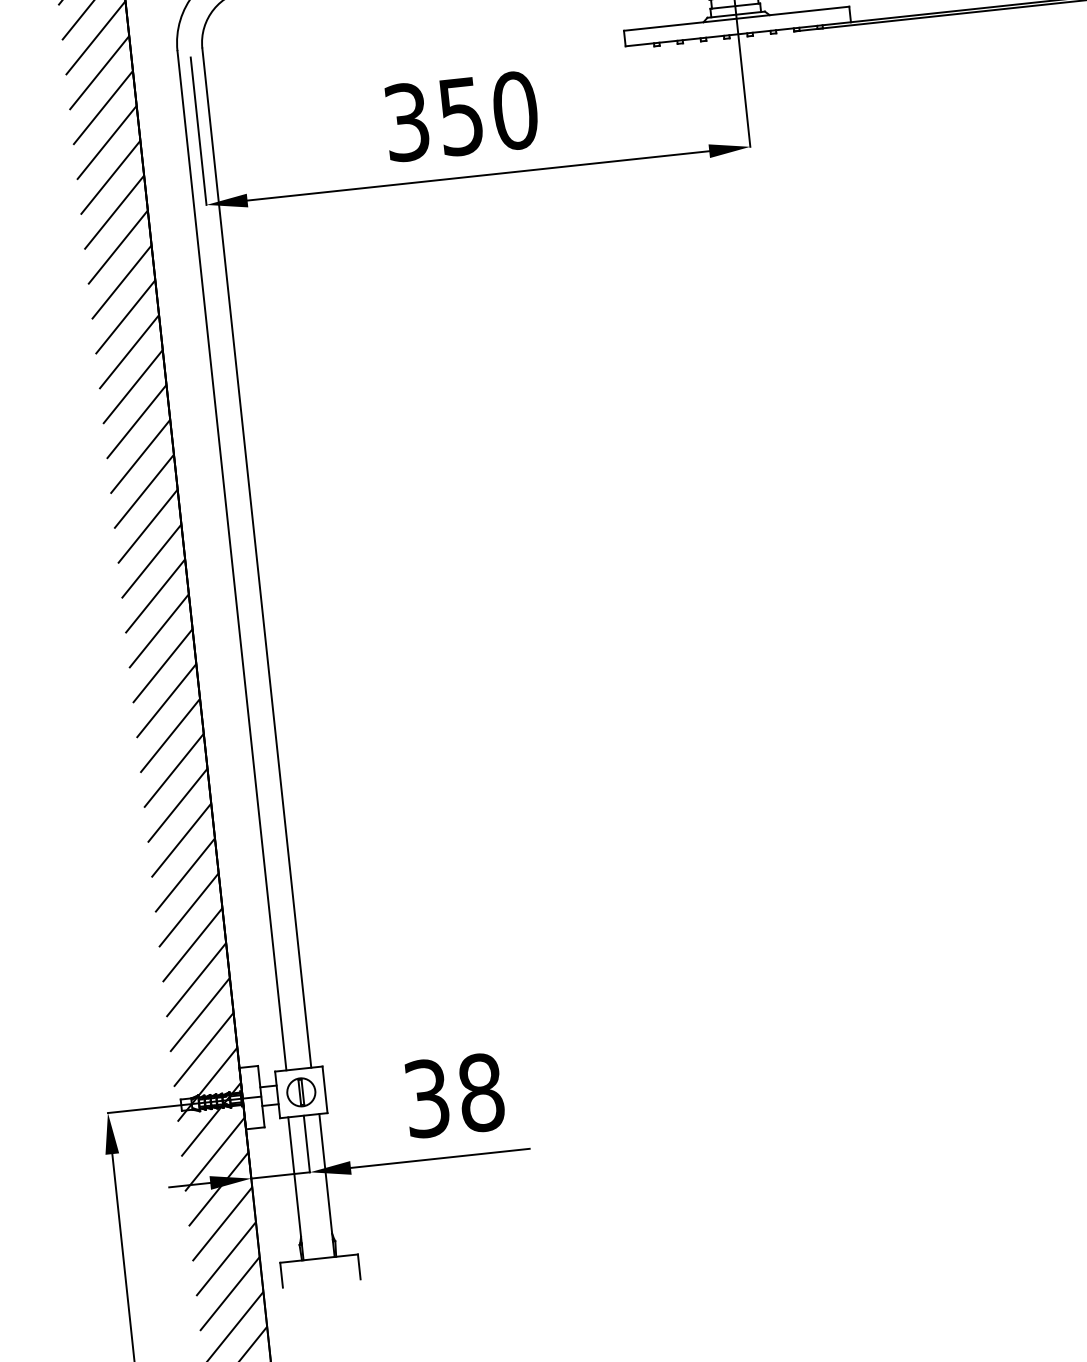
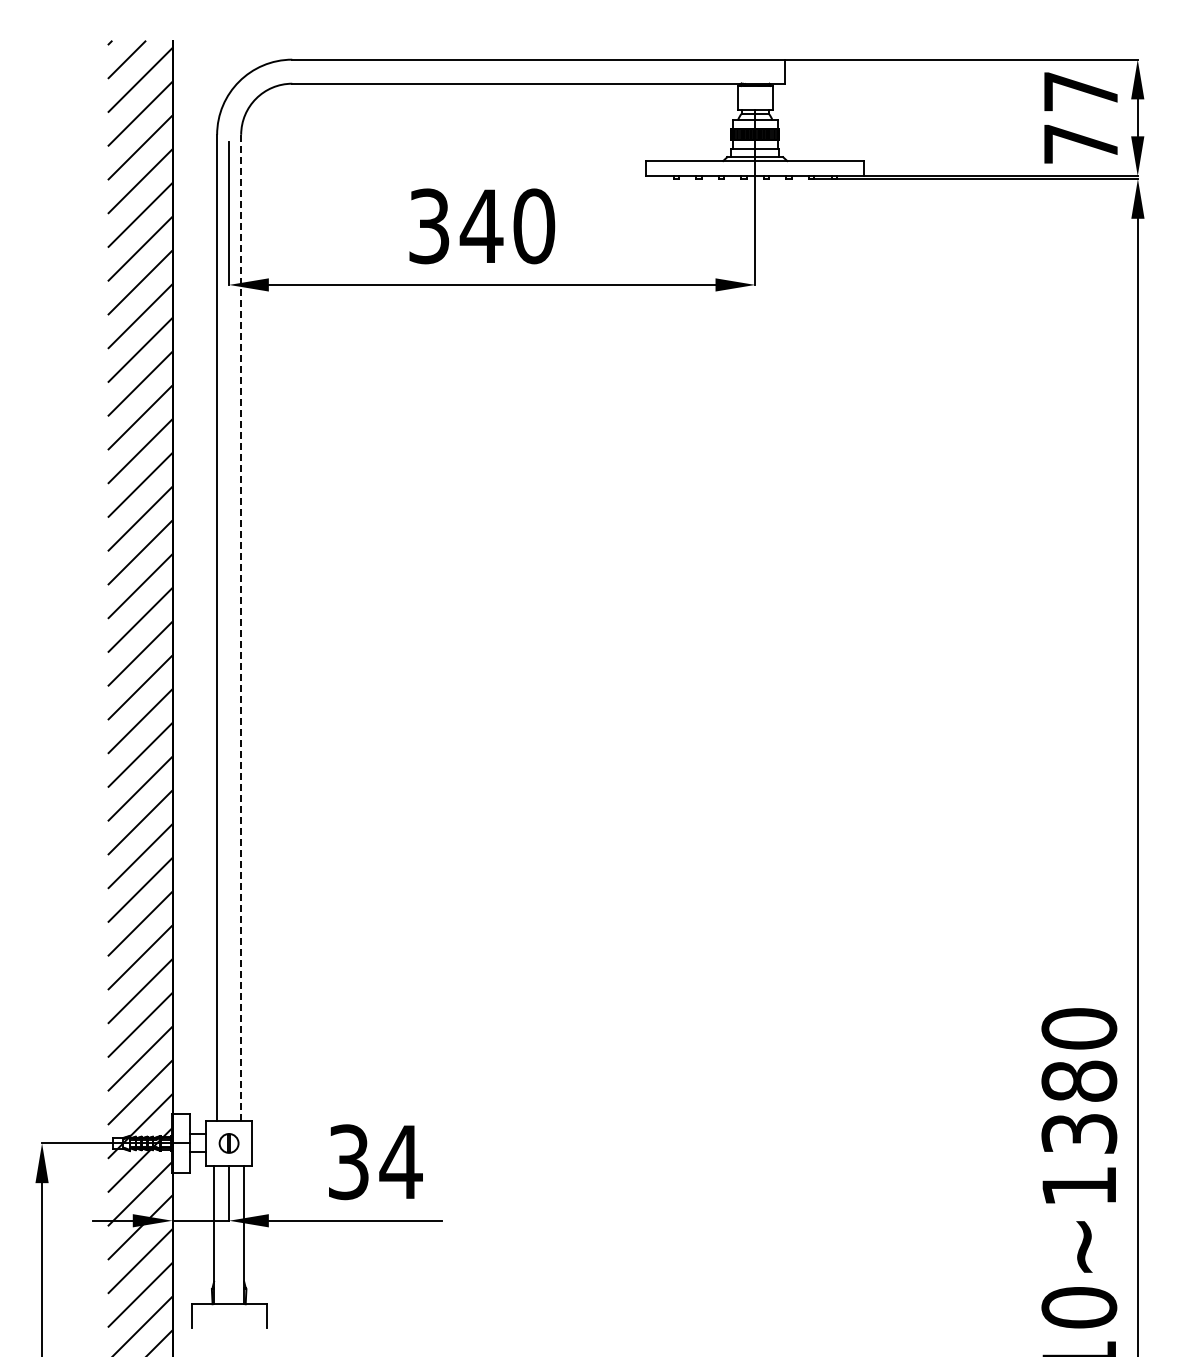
text: (460, 116) -> (481, 226), 350 -> 340
line: (257, 558) -> (241, 628), solid -> dashed
part: (300, 1092) -> (228, 1143), size x0.7
text: (480, 1093) -> (400, 1162), 38 -> 34

